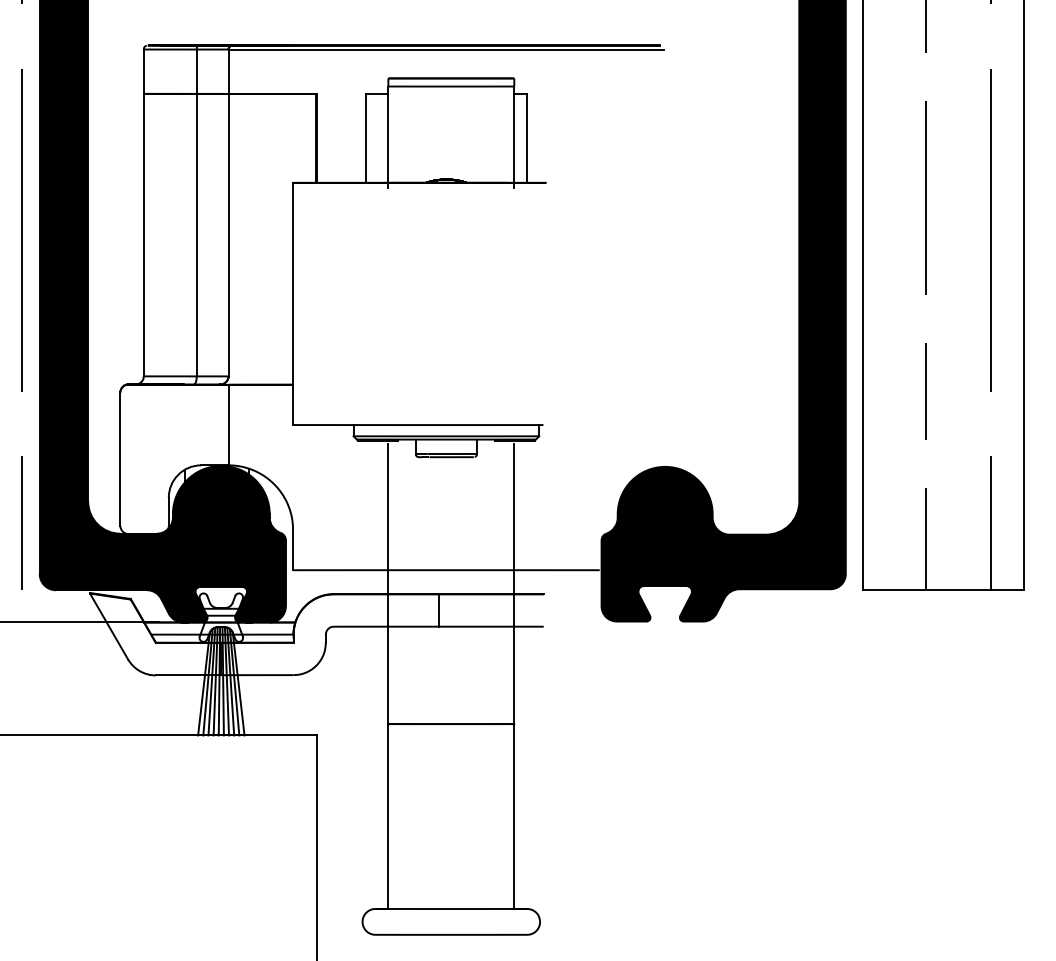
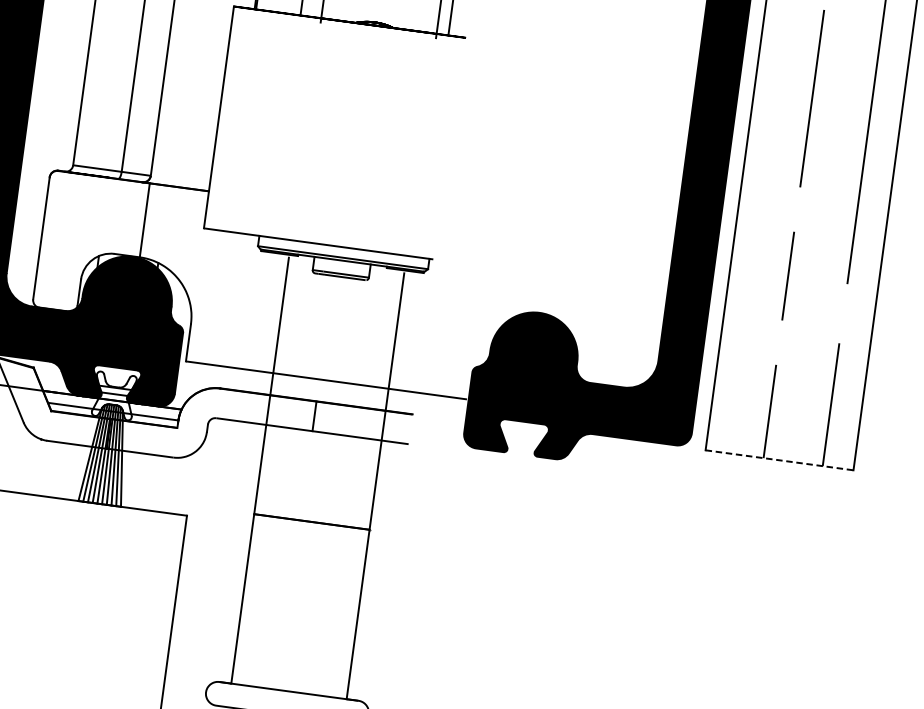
line: (943, 590) -> (779, 460), solid -> dashed

